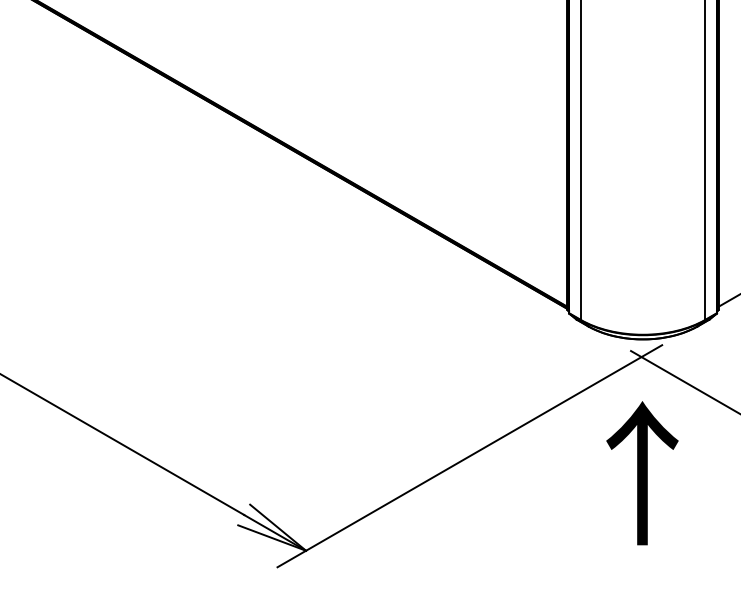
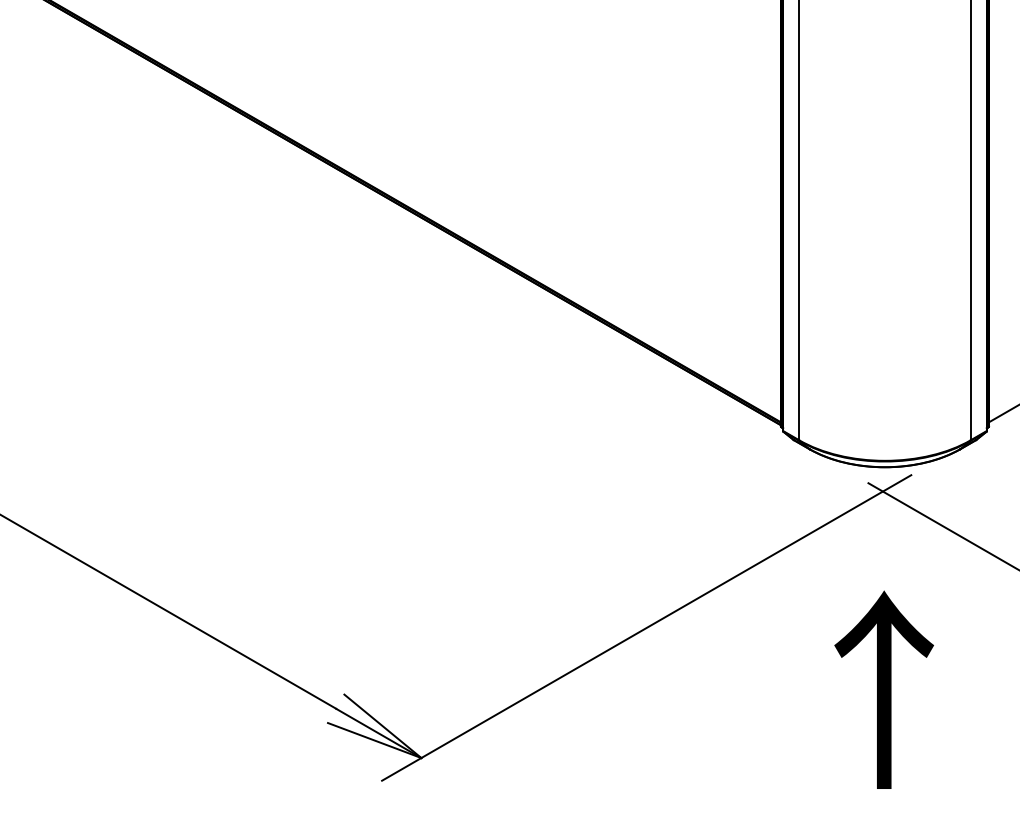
text: (642, 473) -> (884, 690), moved

